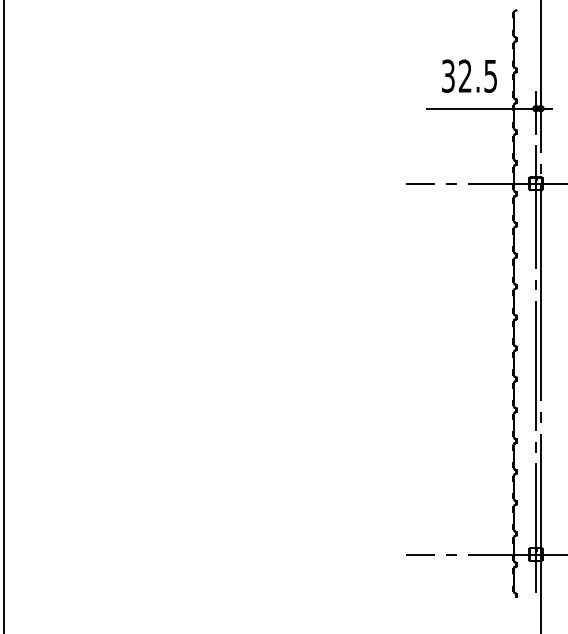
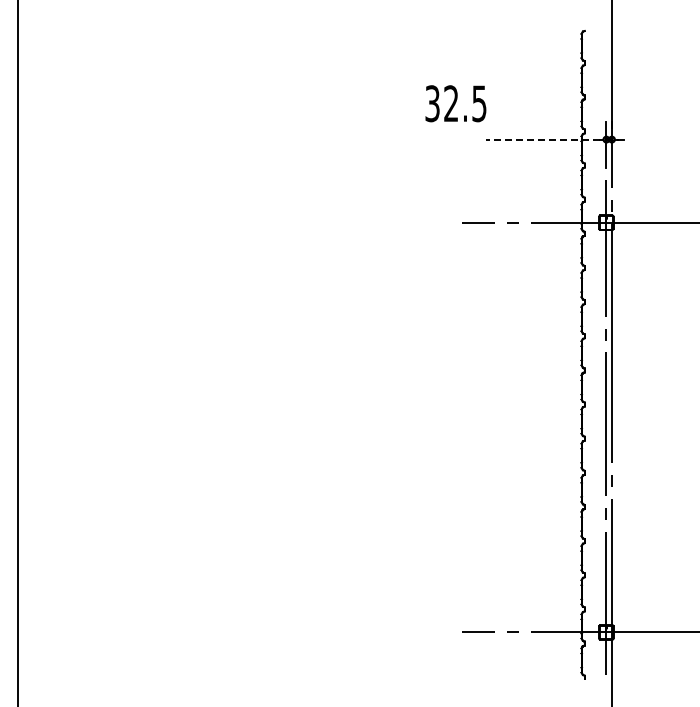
text: (469, 76) -> (455, 103), moved
line: (478, 108) -> (542, 139), solid -> dashed

